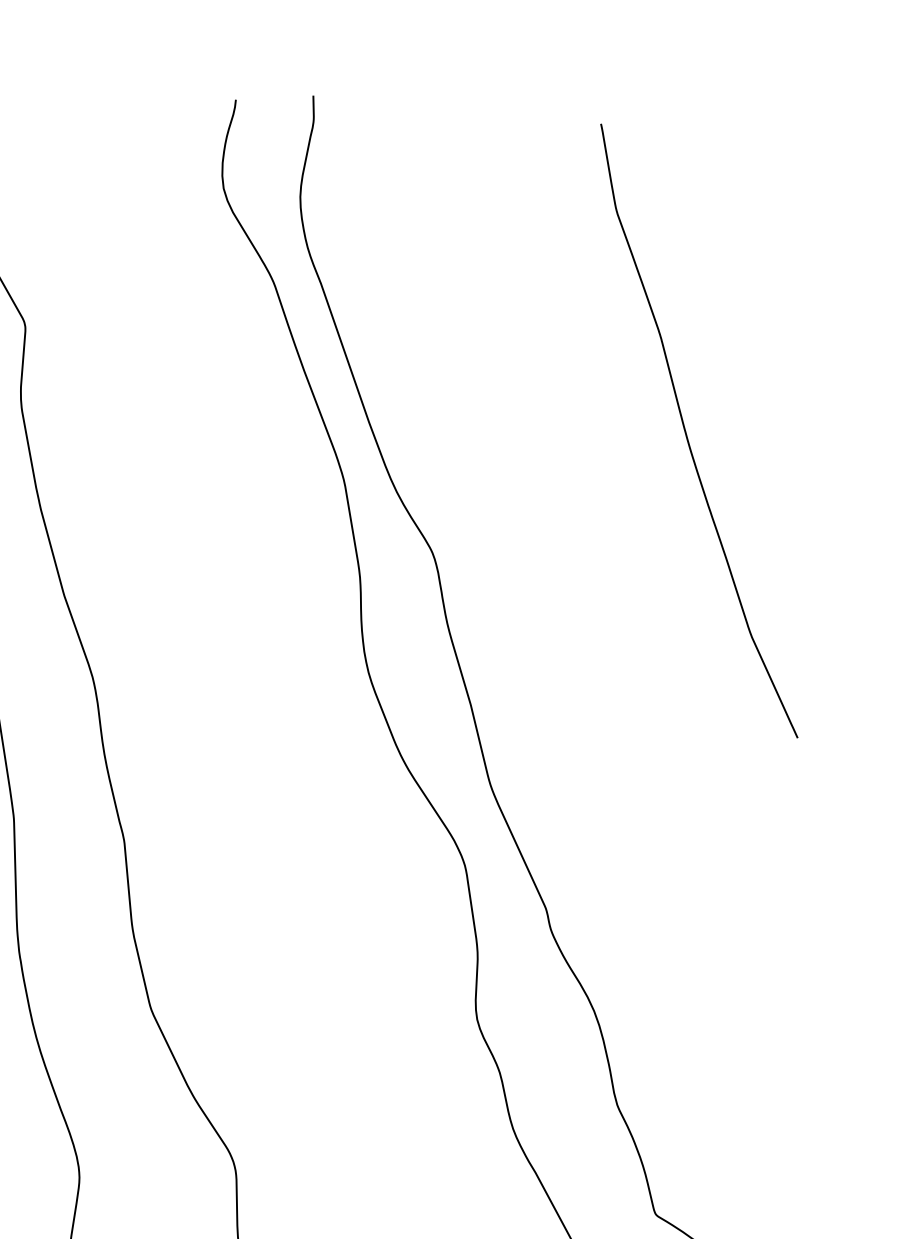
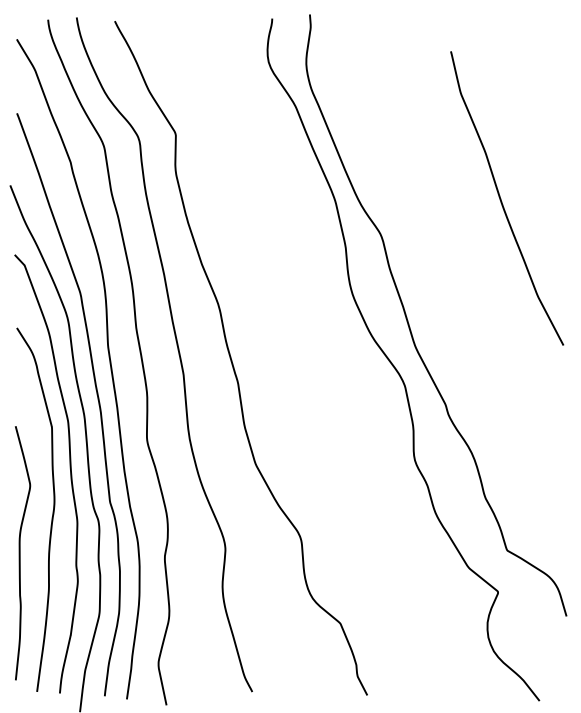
curve: (689, 436) -> (502, 201), moved

